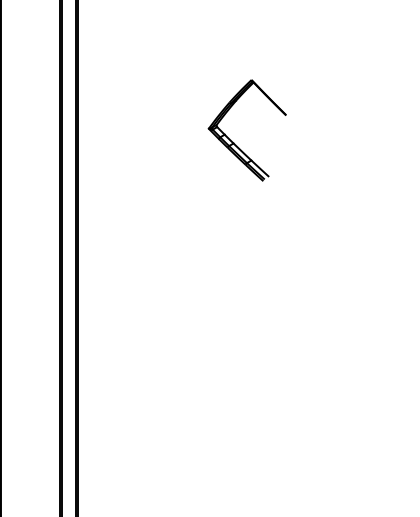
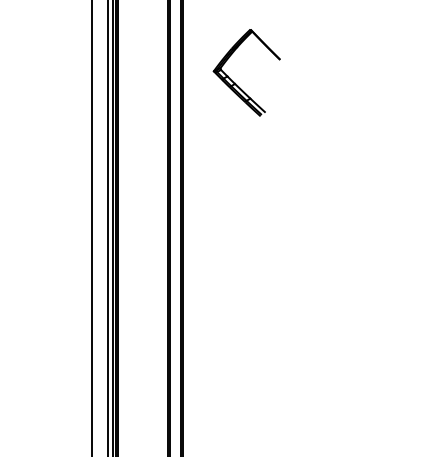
part: (234, 141) -> (235, 82), moved

